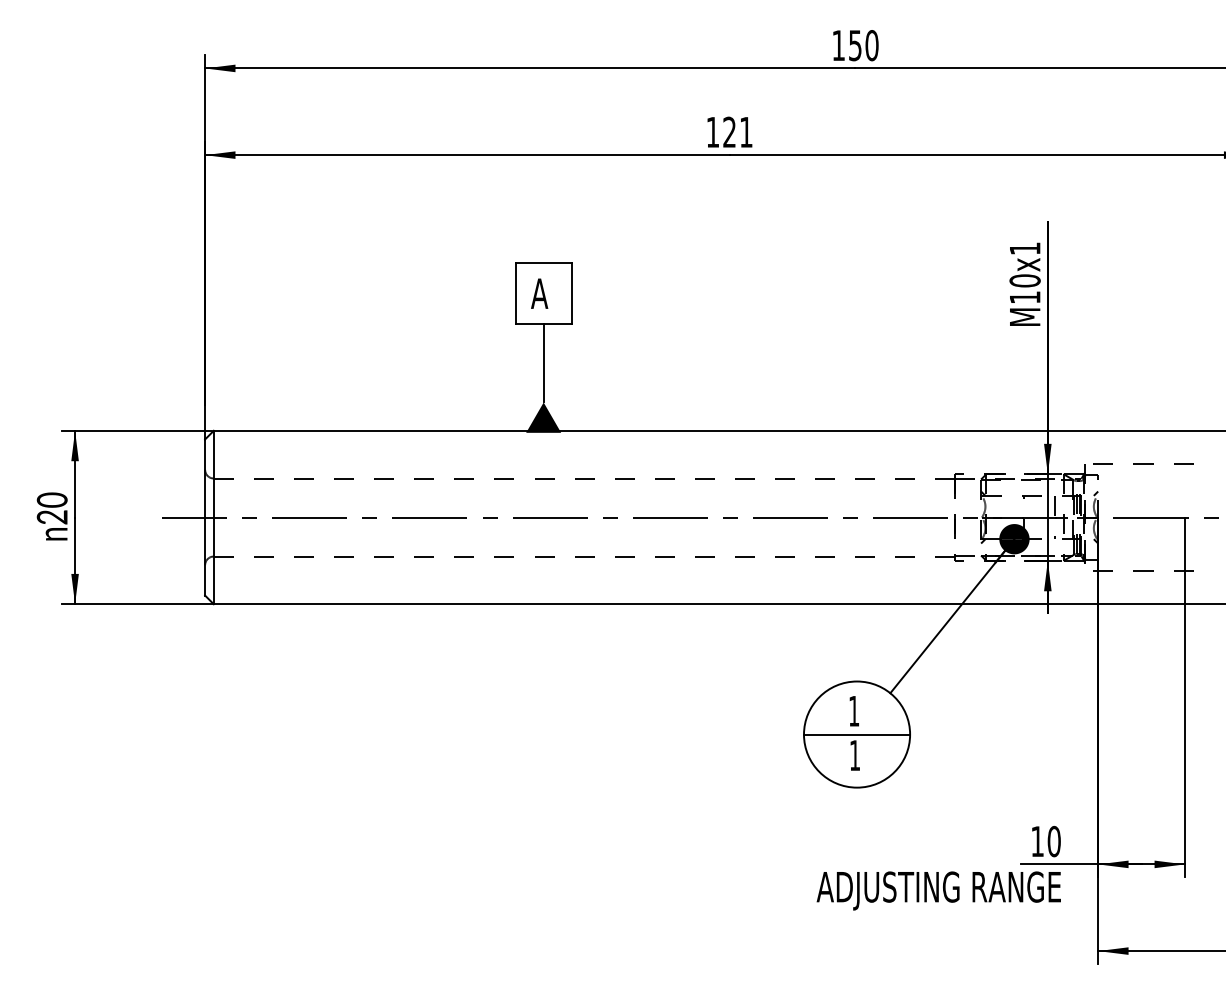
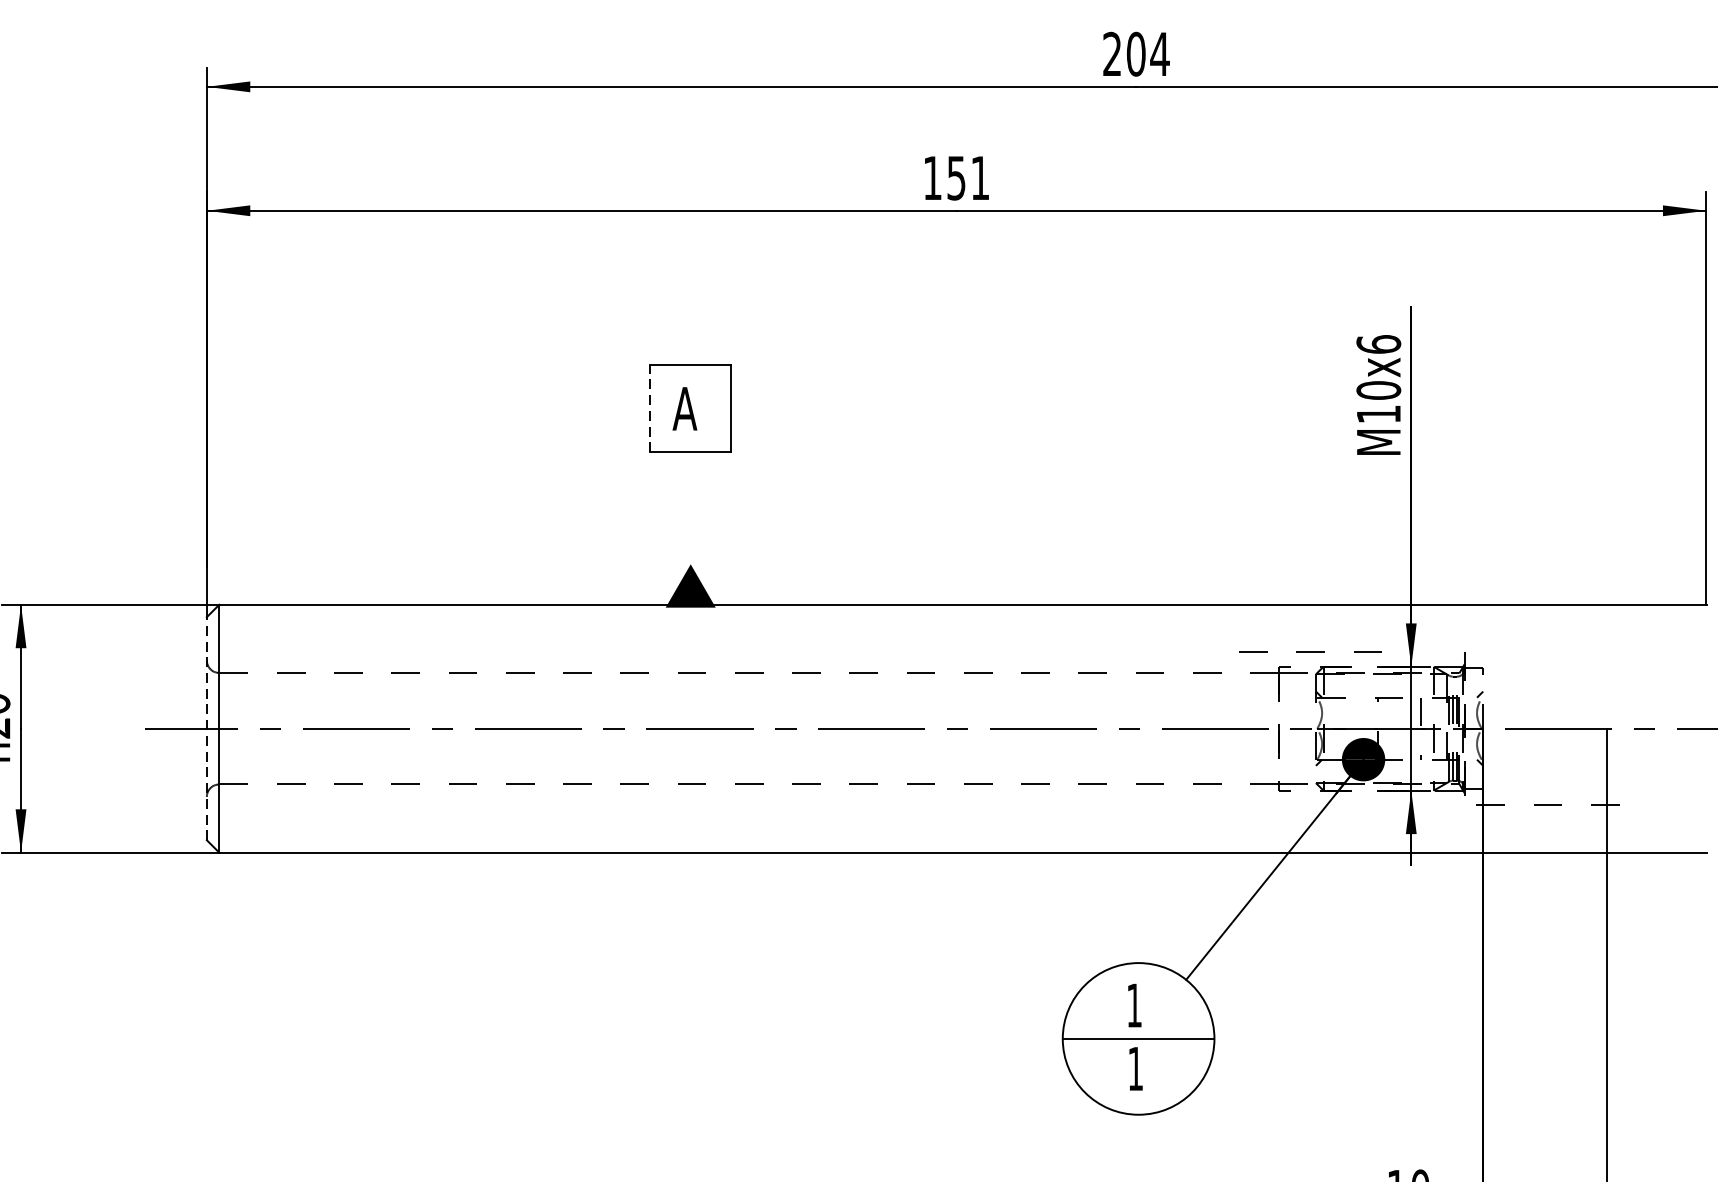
text: (855, 45) -> (1136, 54), 150 -> 204
text: (729, 131) -> (956, 176), 121 -> 151
text: (1024, 248) -> (1377, 344), M10x1 -> M10x6
line: (515, 293) -> (650, 408), solid -> dashed
line: (543, 363) -> (690, 508), removed
line: (1143, 463) -> (1310, 651), moved
line: (205, 517) -> (207, 728), solid -> dashed

